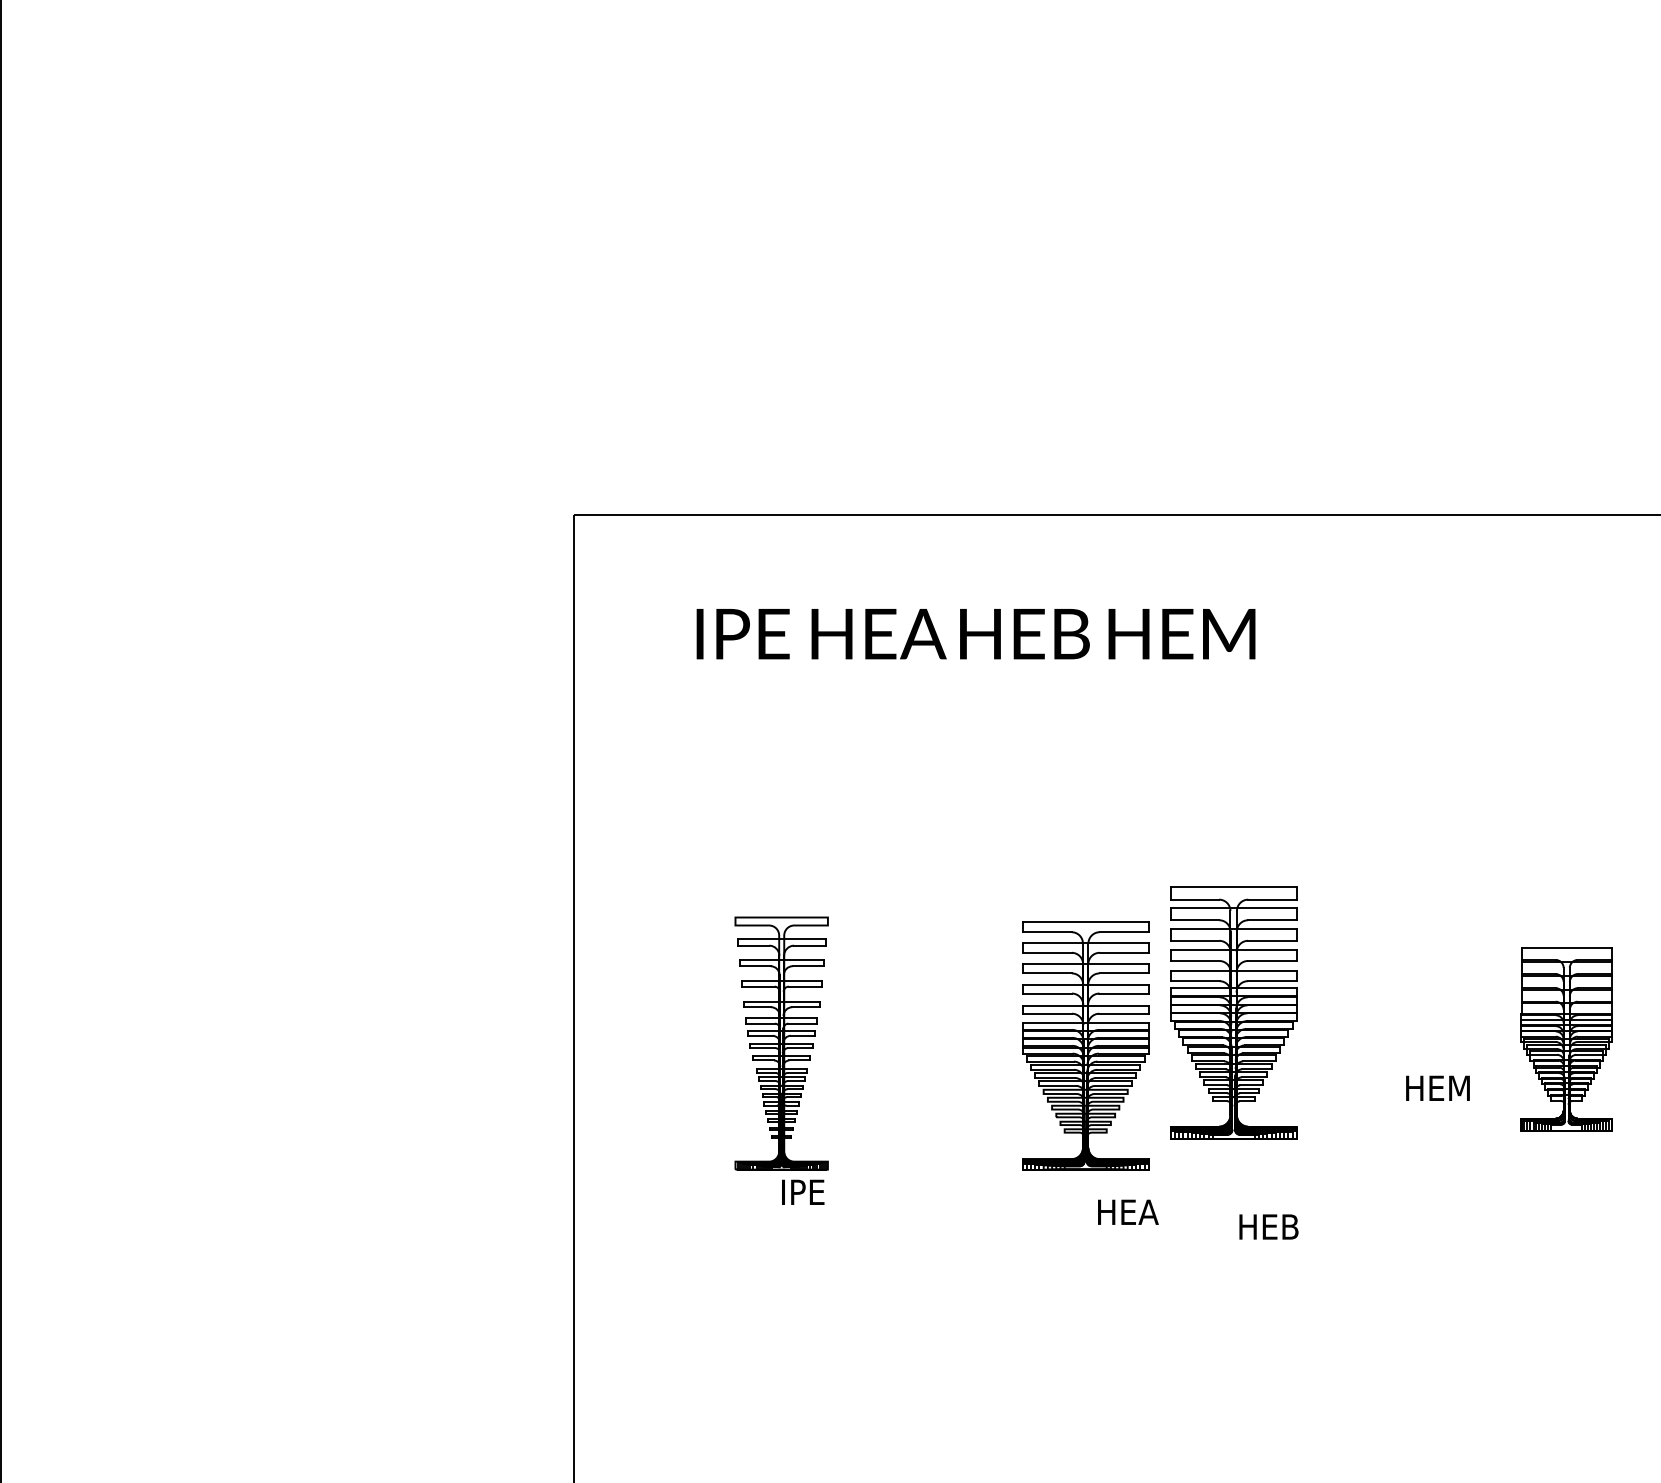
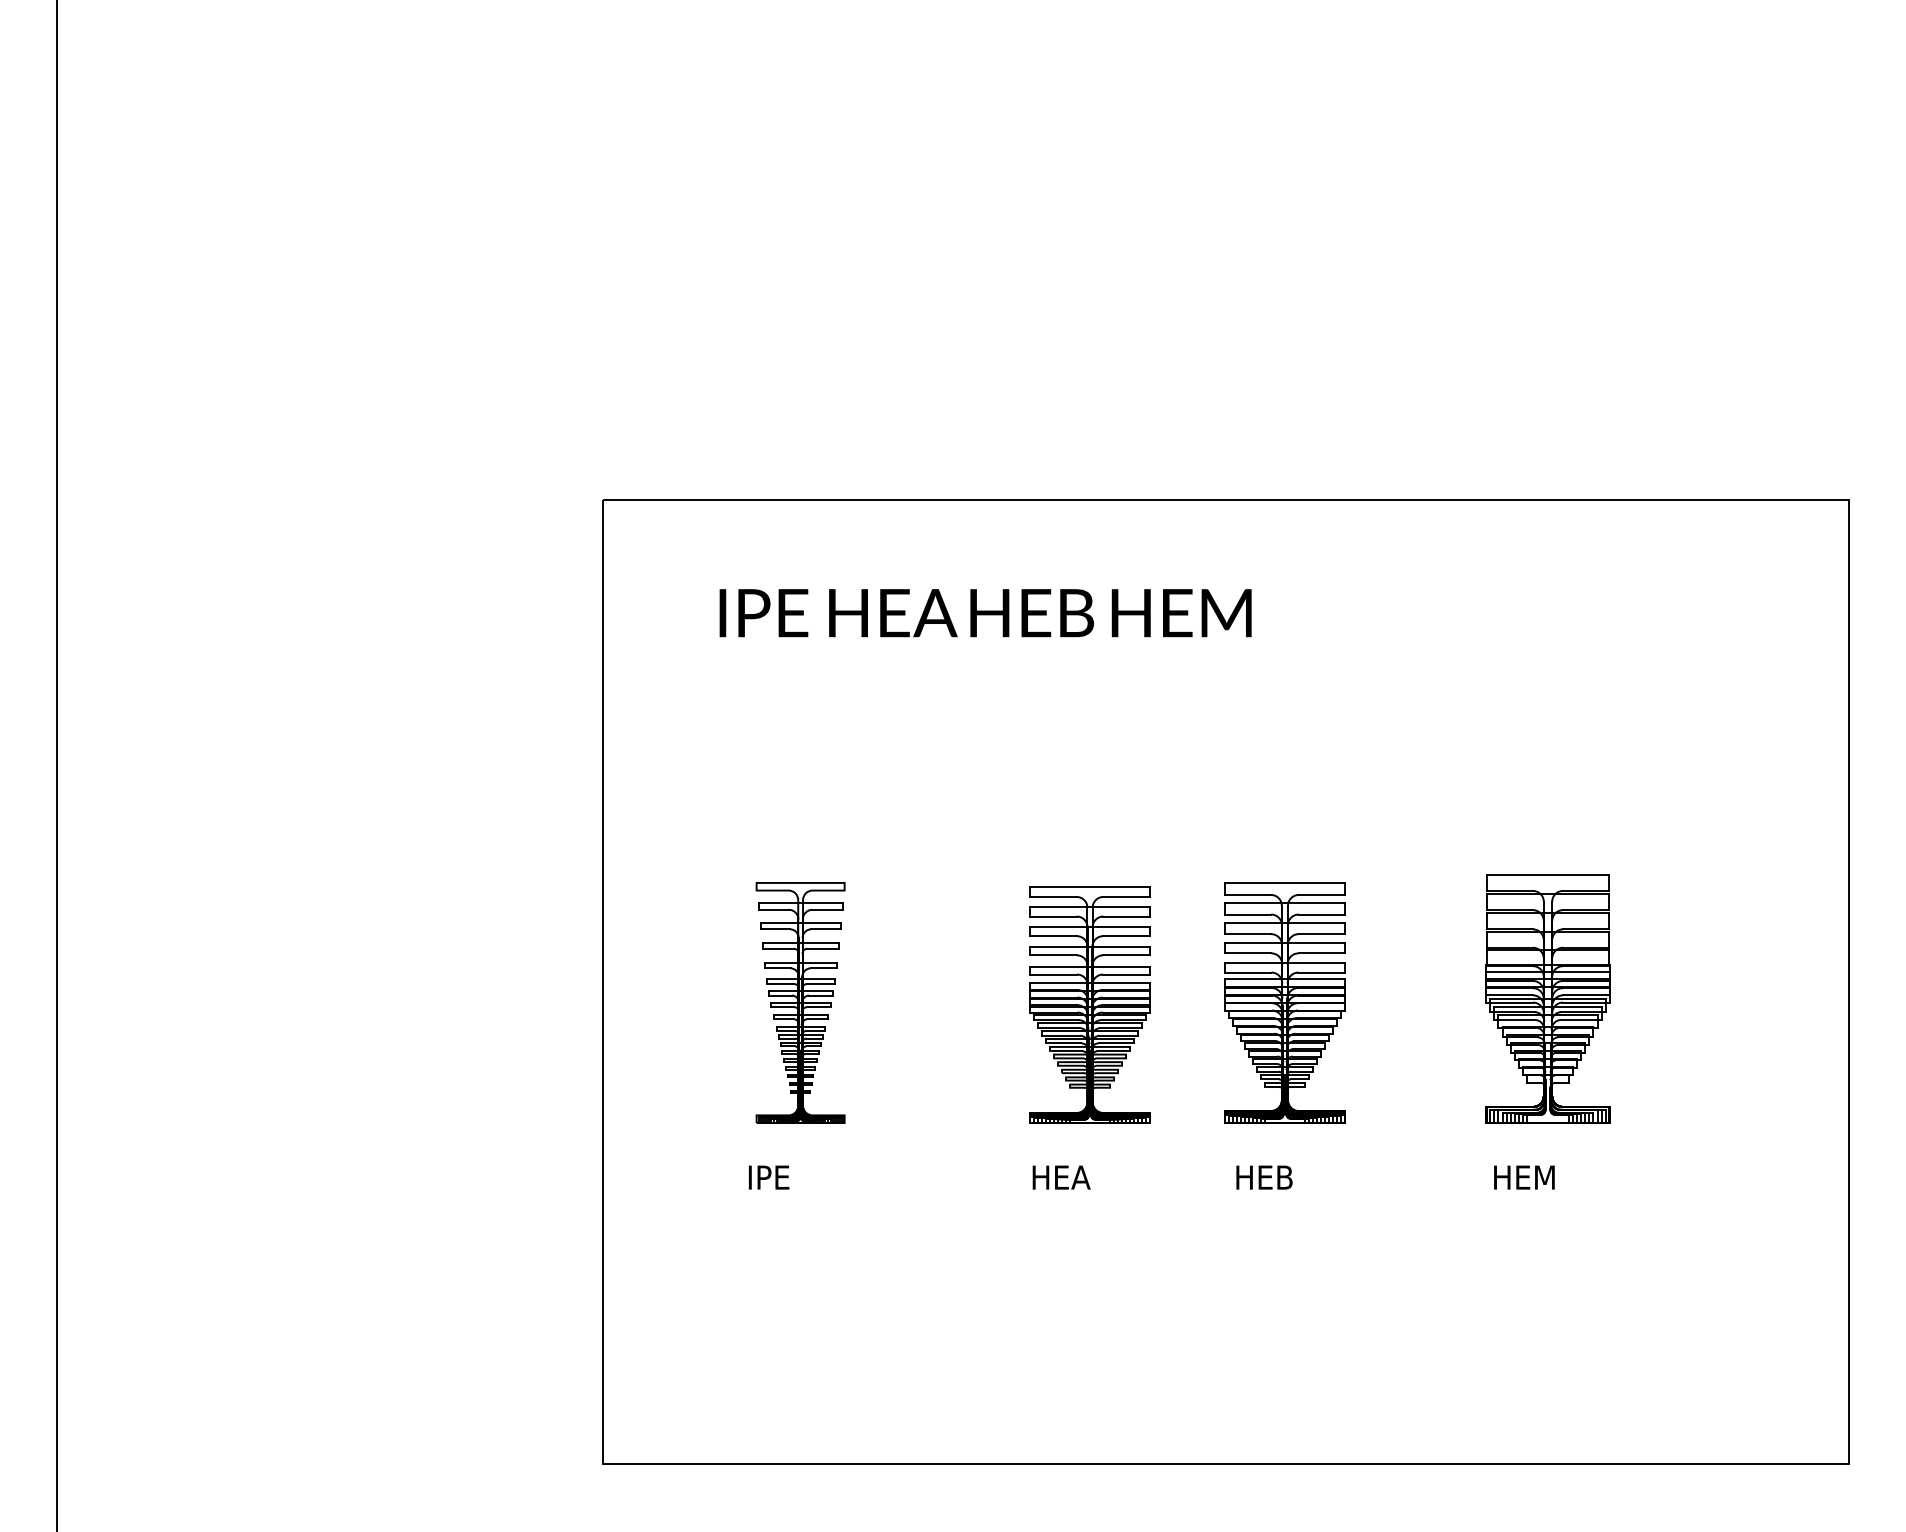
part: (1233, 1012) -> (1284, 1002), moved
part: (1566, 1038) -> (1547, 998), size x1.43
text: (1438, 1088) -> (1524, 1177), moved
text: (803, 1192) -> (769, 1177), moved
text: (1128, 1212) -> (1061, 1177), moved

